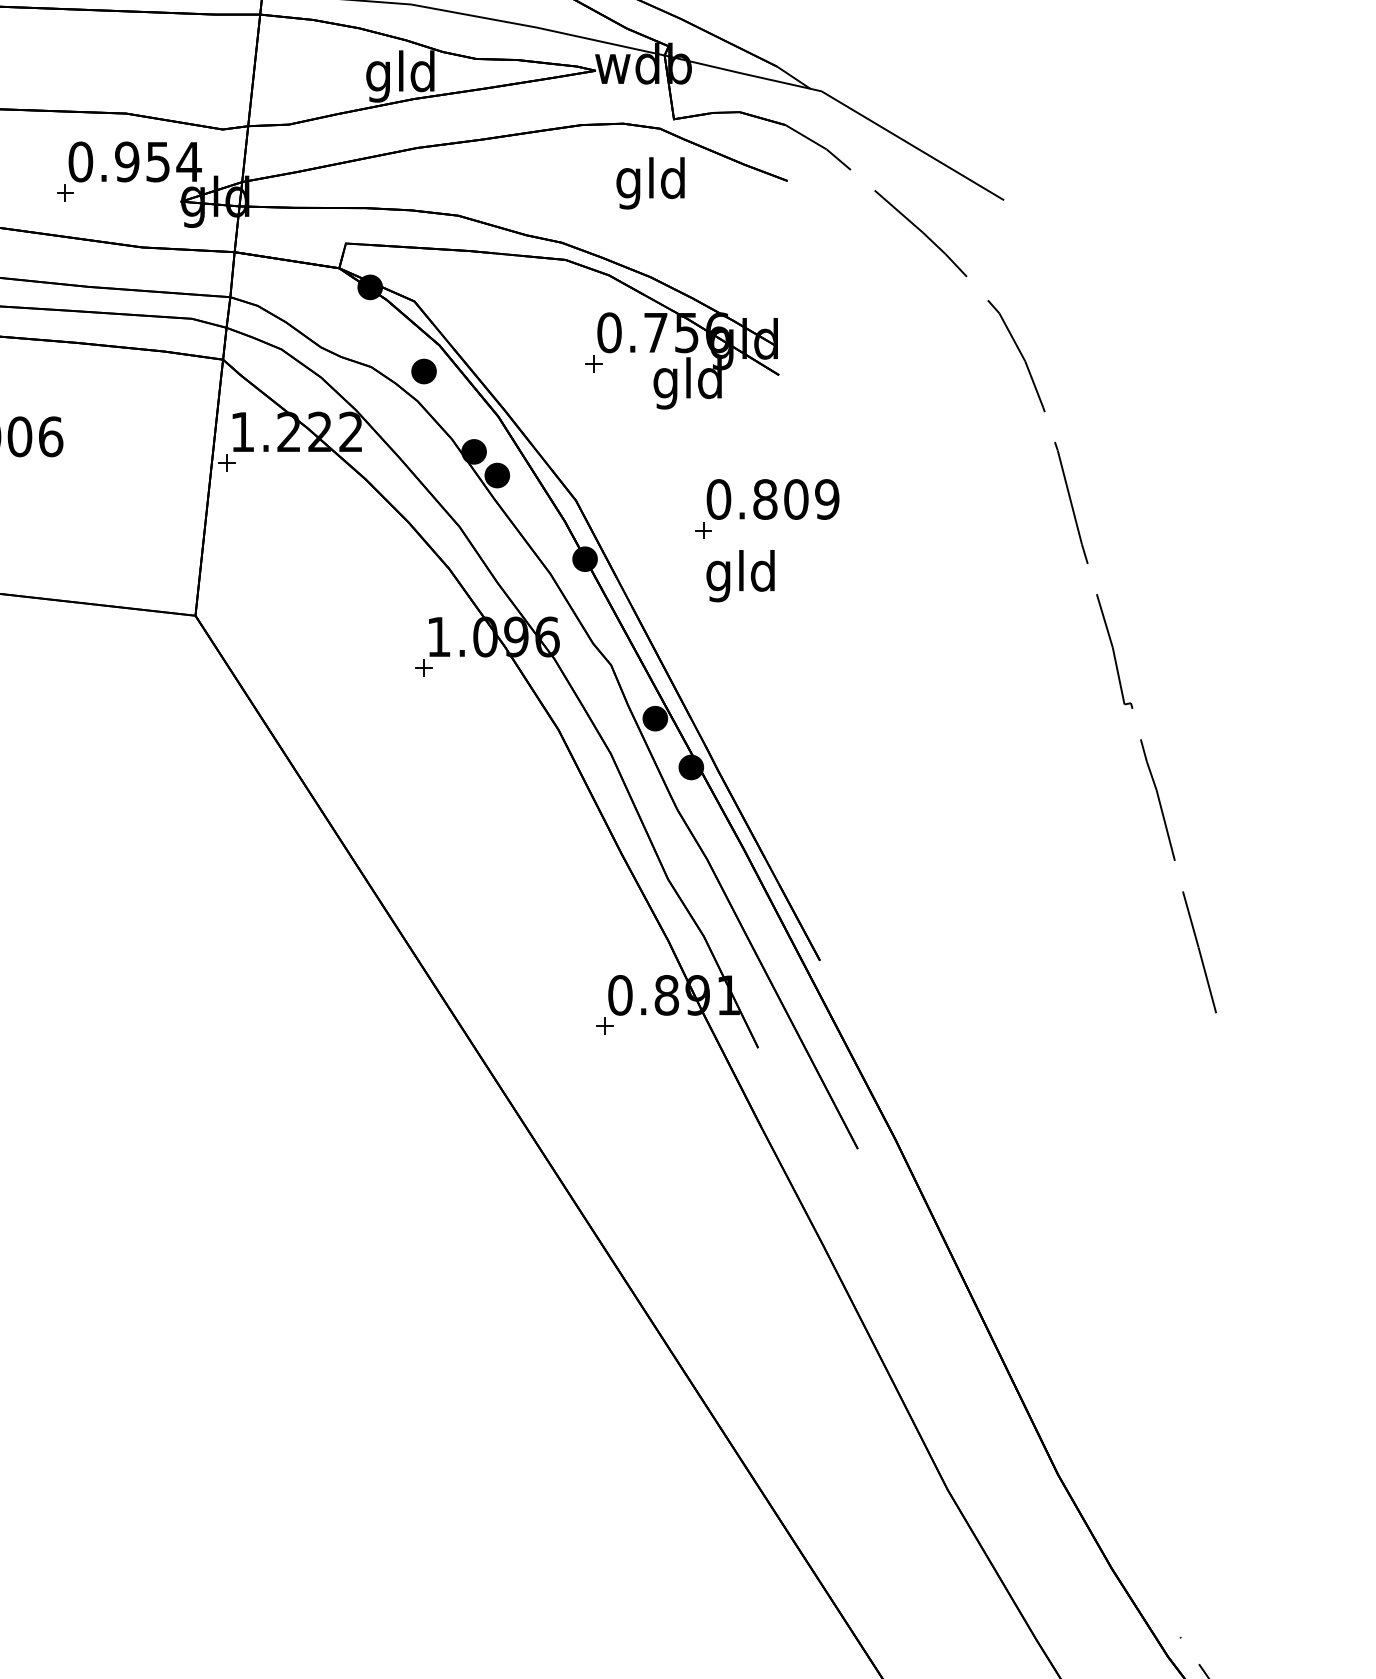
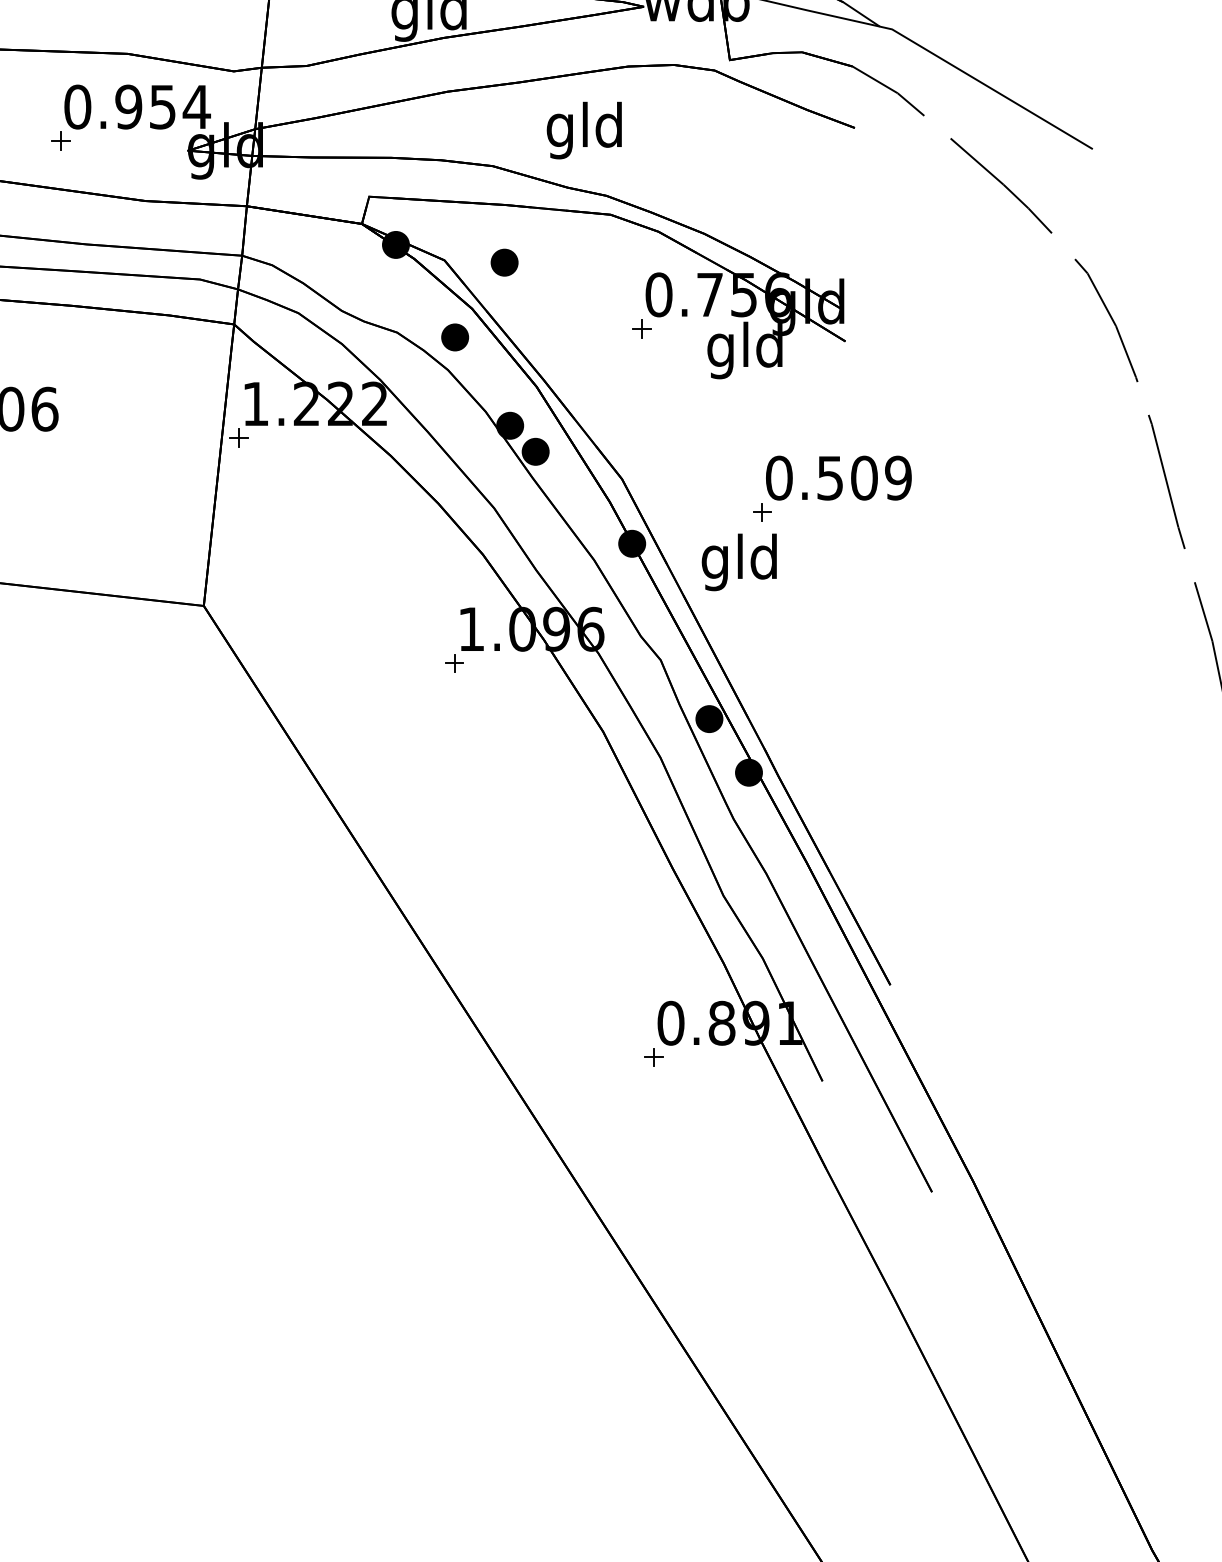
text: (650, 183) -> (584, 130), moved
part: (468, 303) -> (503, 262), added
text: (765, 499) -> (830, 478), 0.809 -> 0.509
text: (740, 576) -> (739, 562), moved

